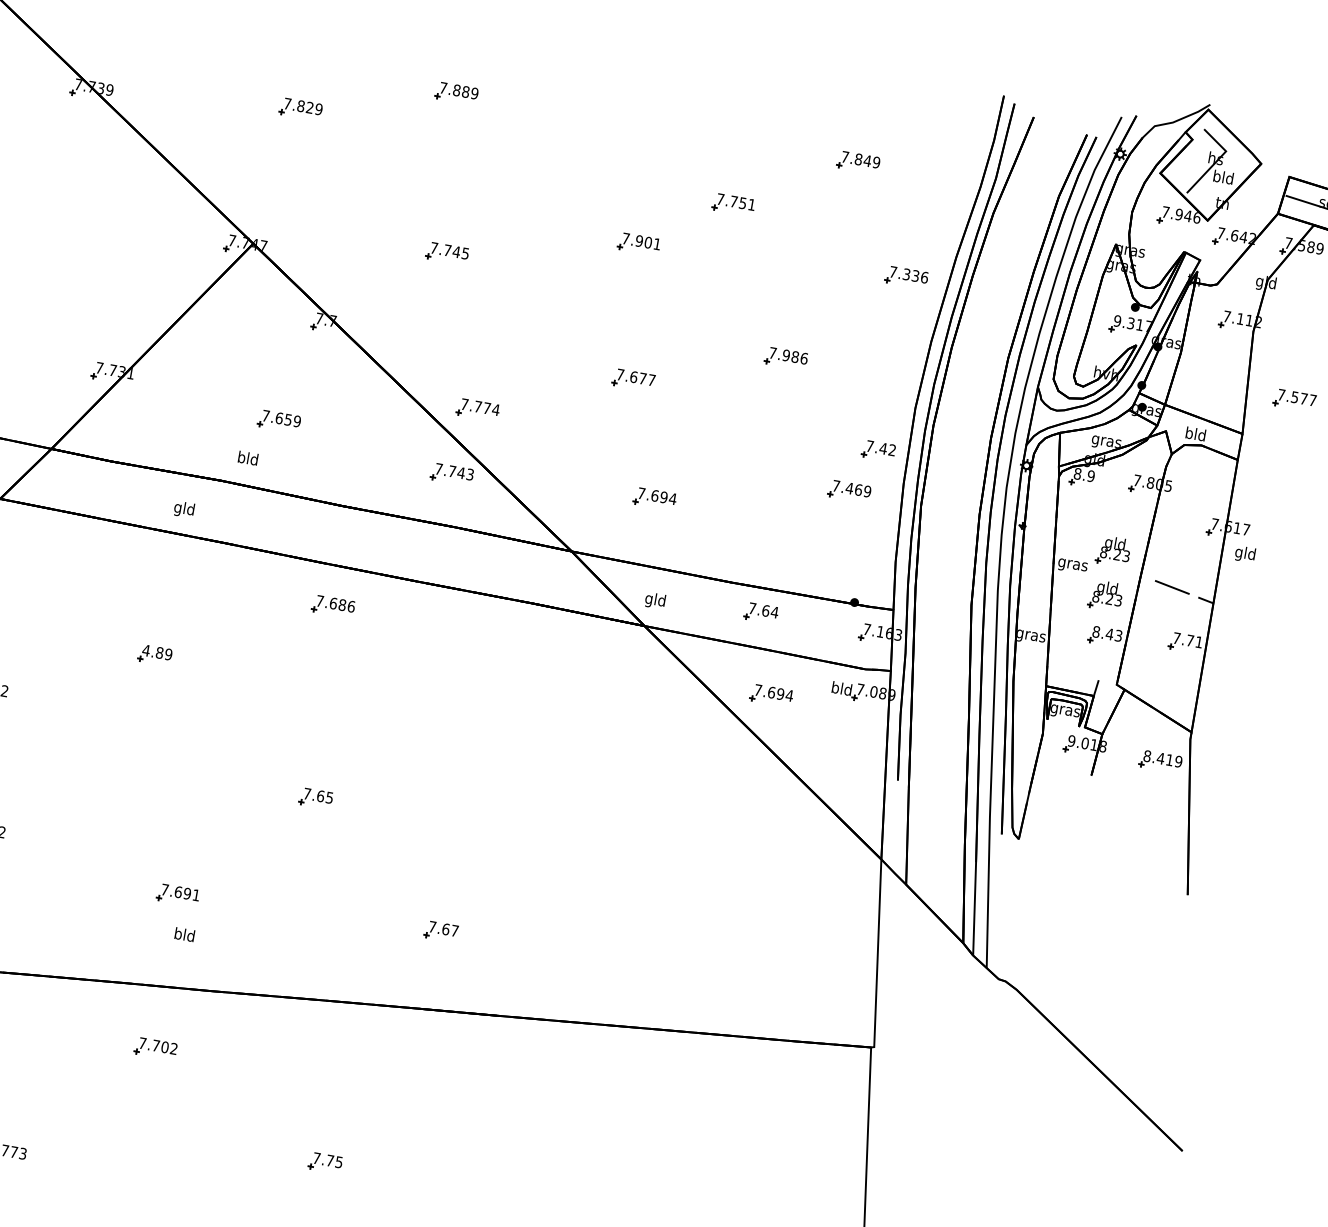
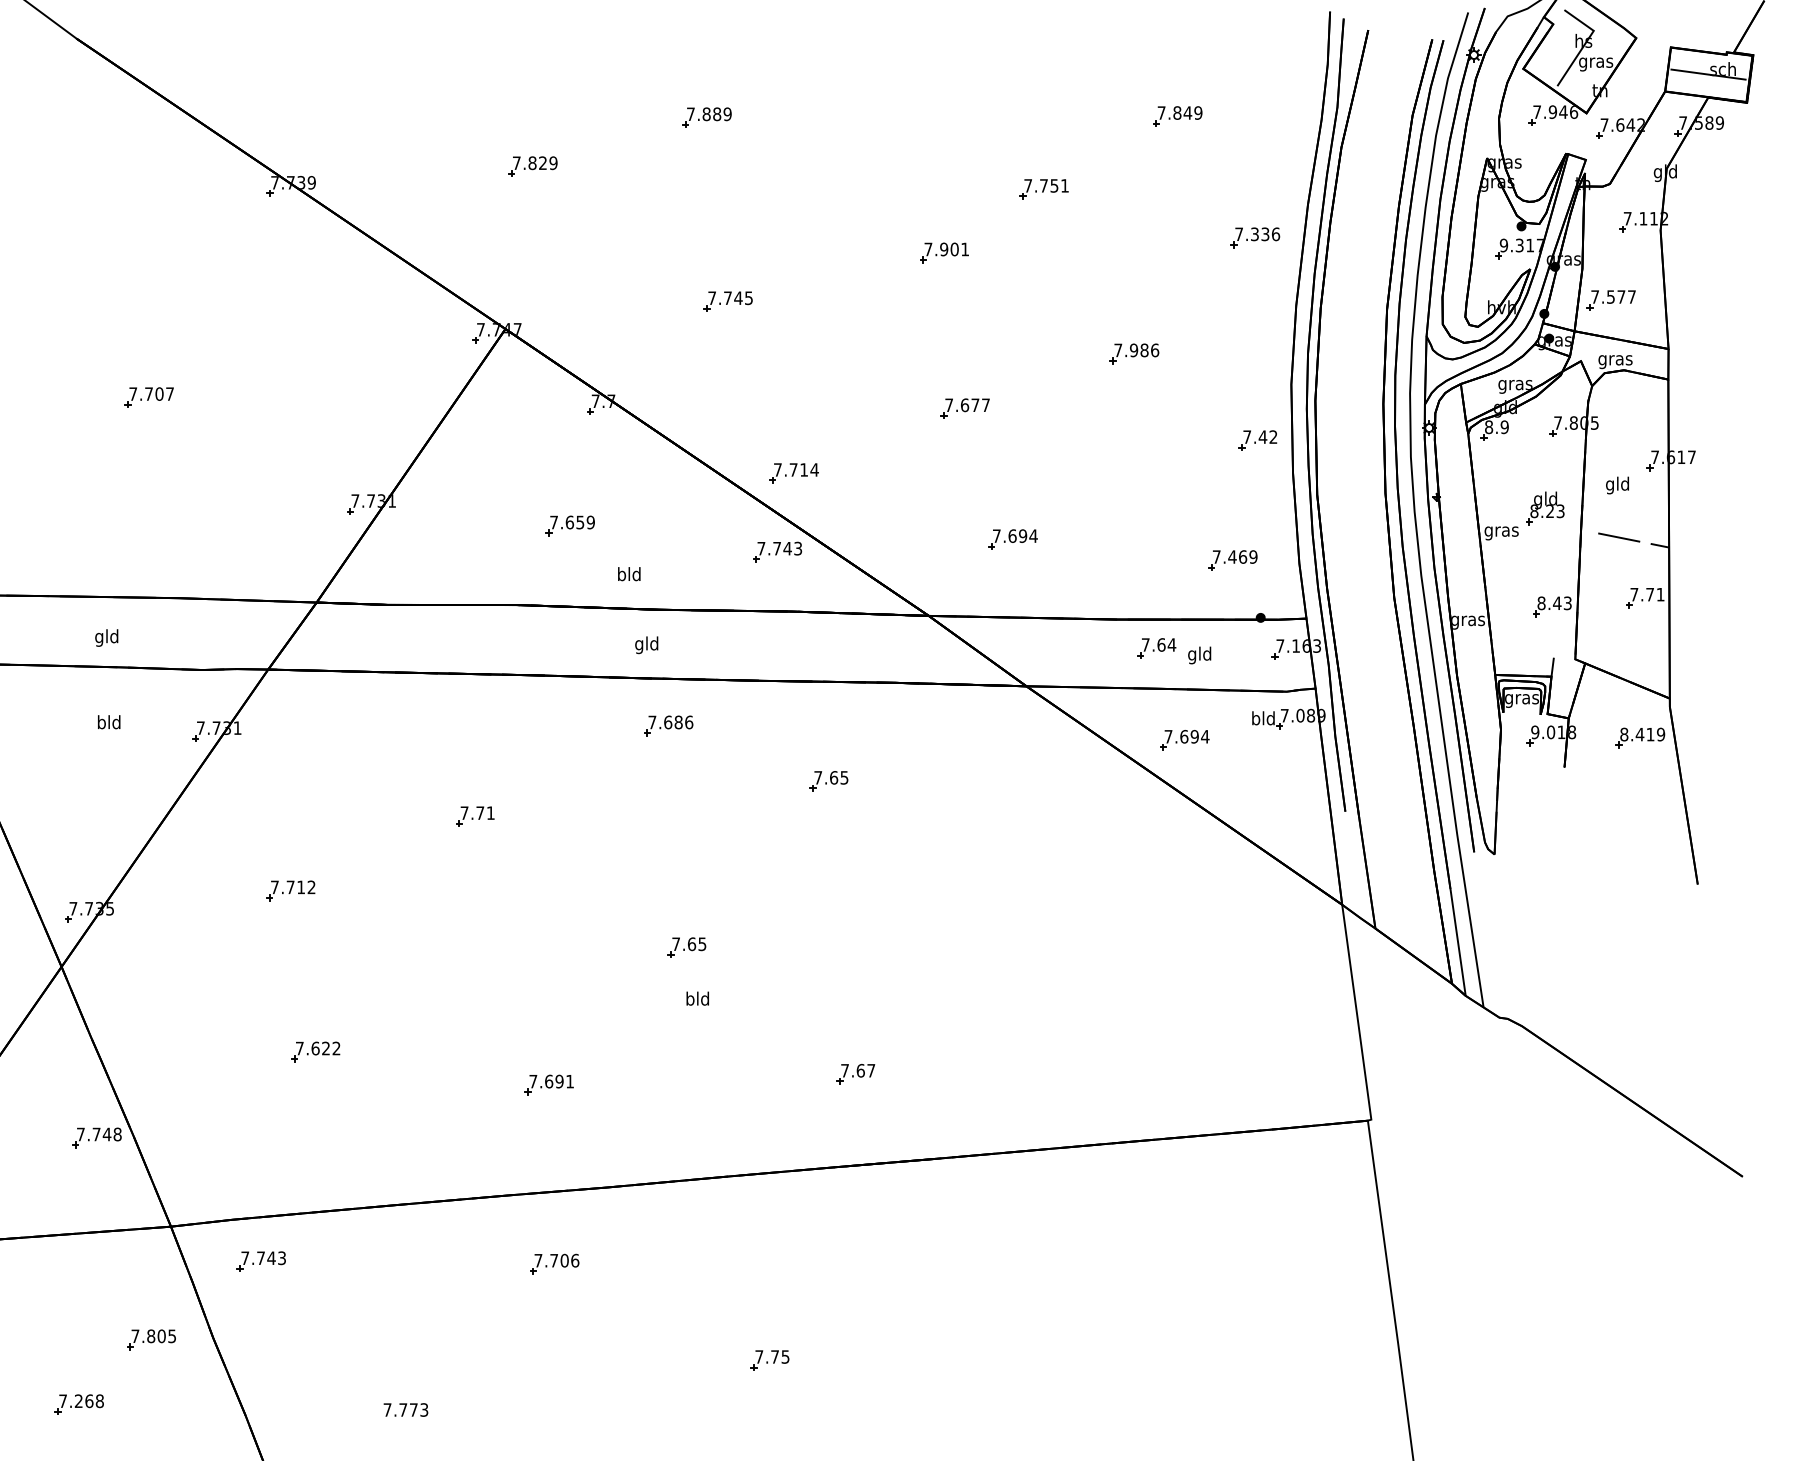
text: (1223, 178) -> (1596, 62), bld -> gras
part: (1294, 400) -> (1610, 300), moved
text: (486, 407) -> (803, 469), 7.774 -> 7.714
text: (1195, 435) -> (1615, 360), bld -> gras
text: (248, 458) -> (629, 574), moved
part: (849, 491) -> (1232, 560), moved
text: (183, 509) -> (646, 645), moved
text: (1245, 554) -> (1617, 485), moved
part: (1106, 596) -> (1545, 560), removed
text: (655, 600) -> (1199, 655), moved
text: (157, 652) -> (477, 813), 4.89 -> 7.71
part: (461, 677) -> (828, 781), added
text: (184, 934) -> (697, 998), moved
text: (174, 1048) -> (575, 1260), 7.702 -> 7.706

